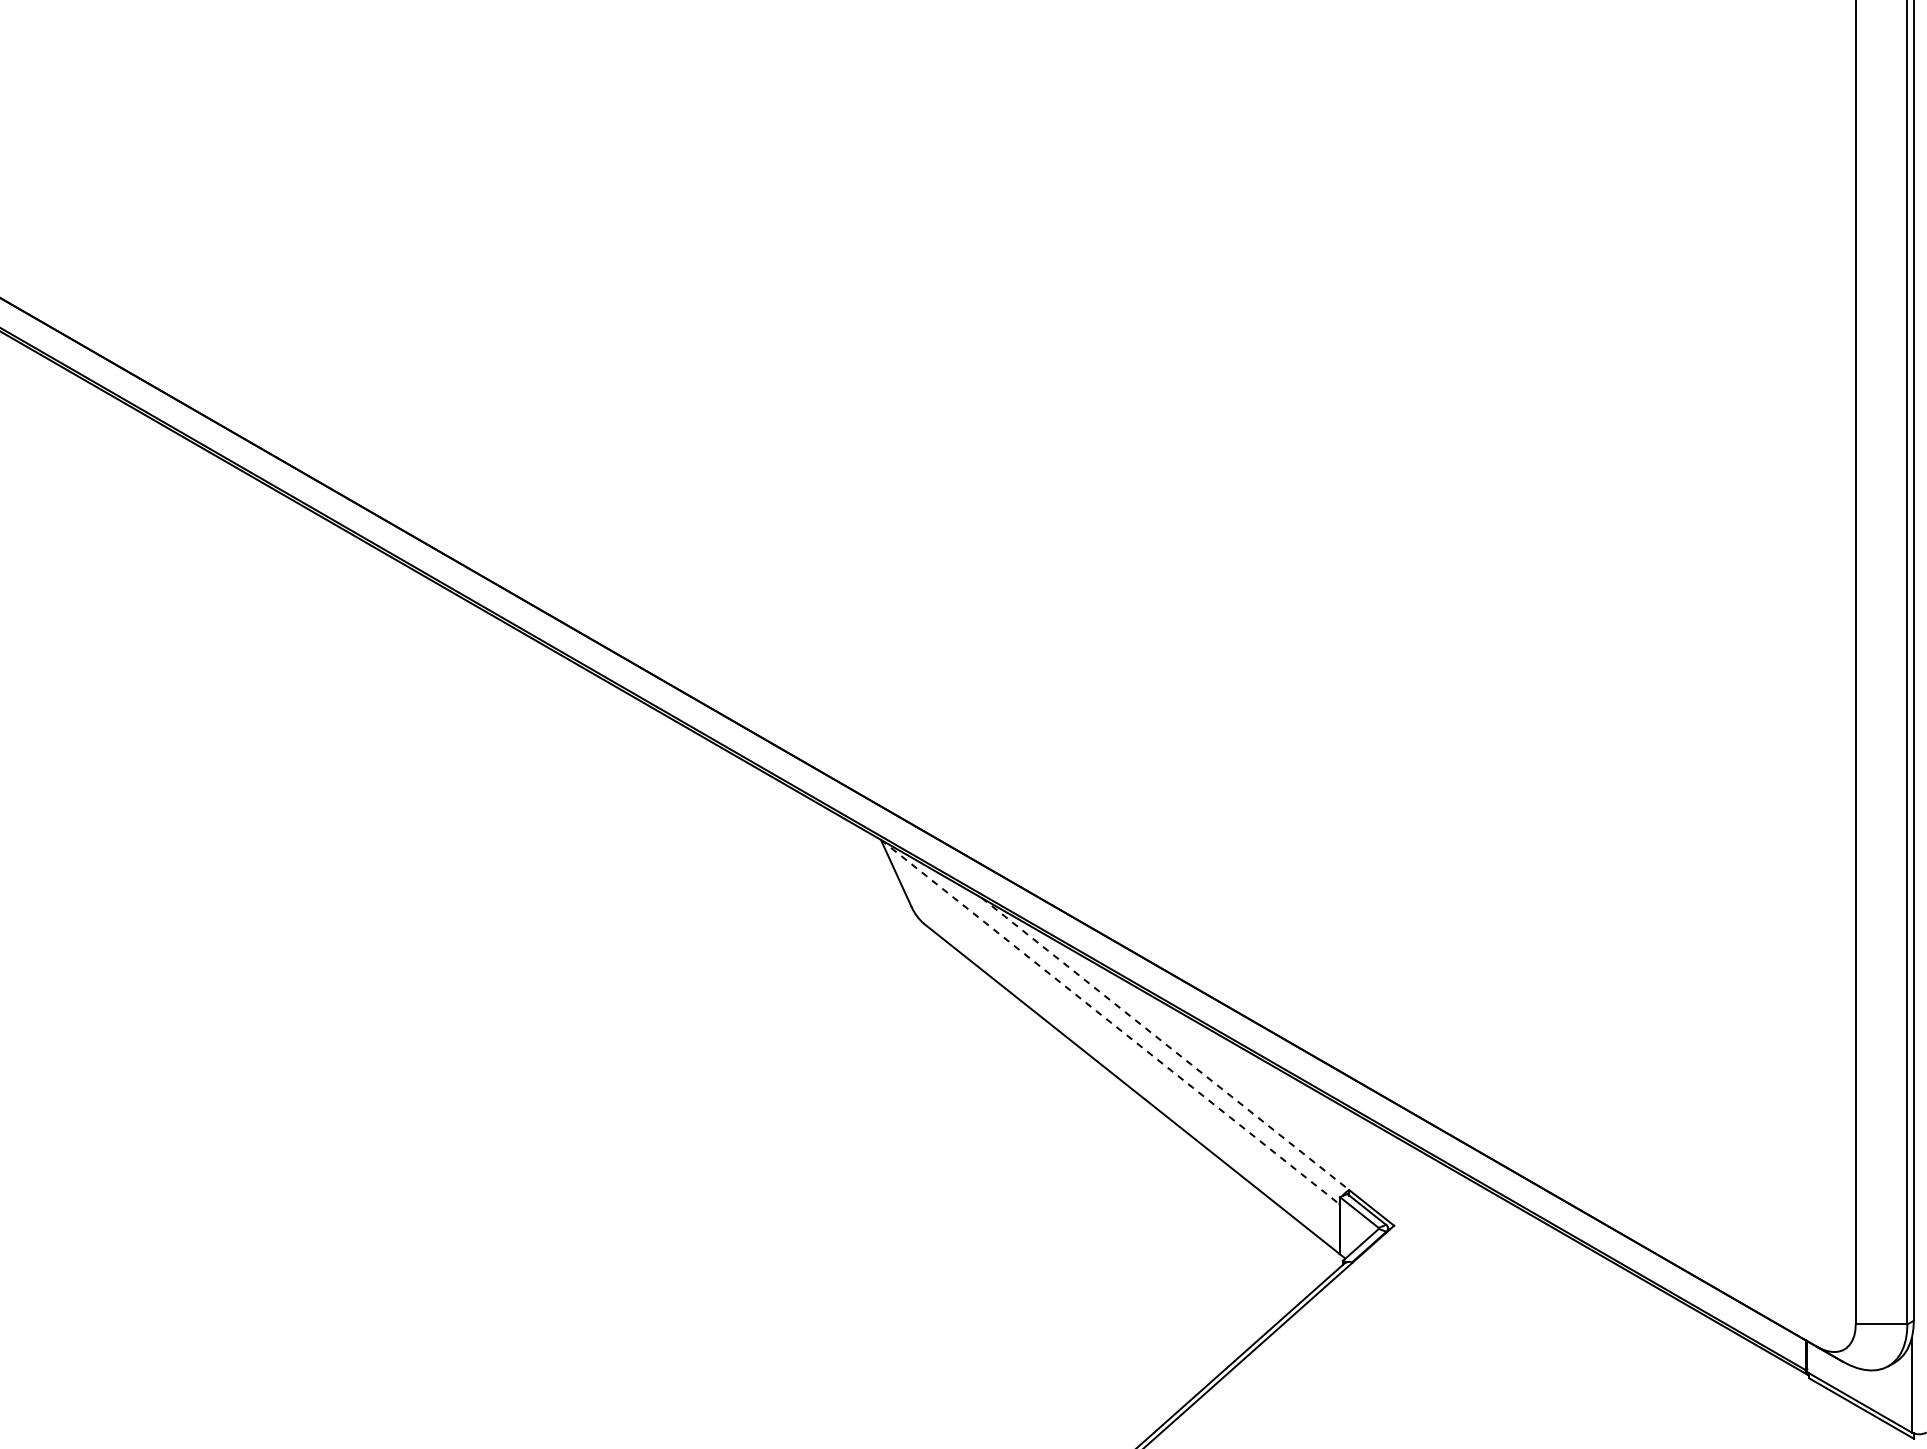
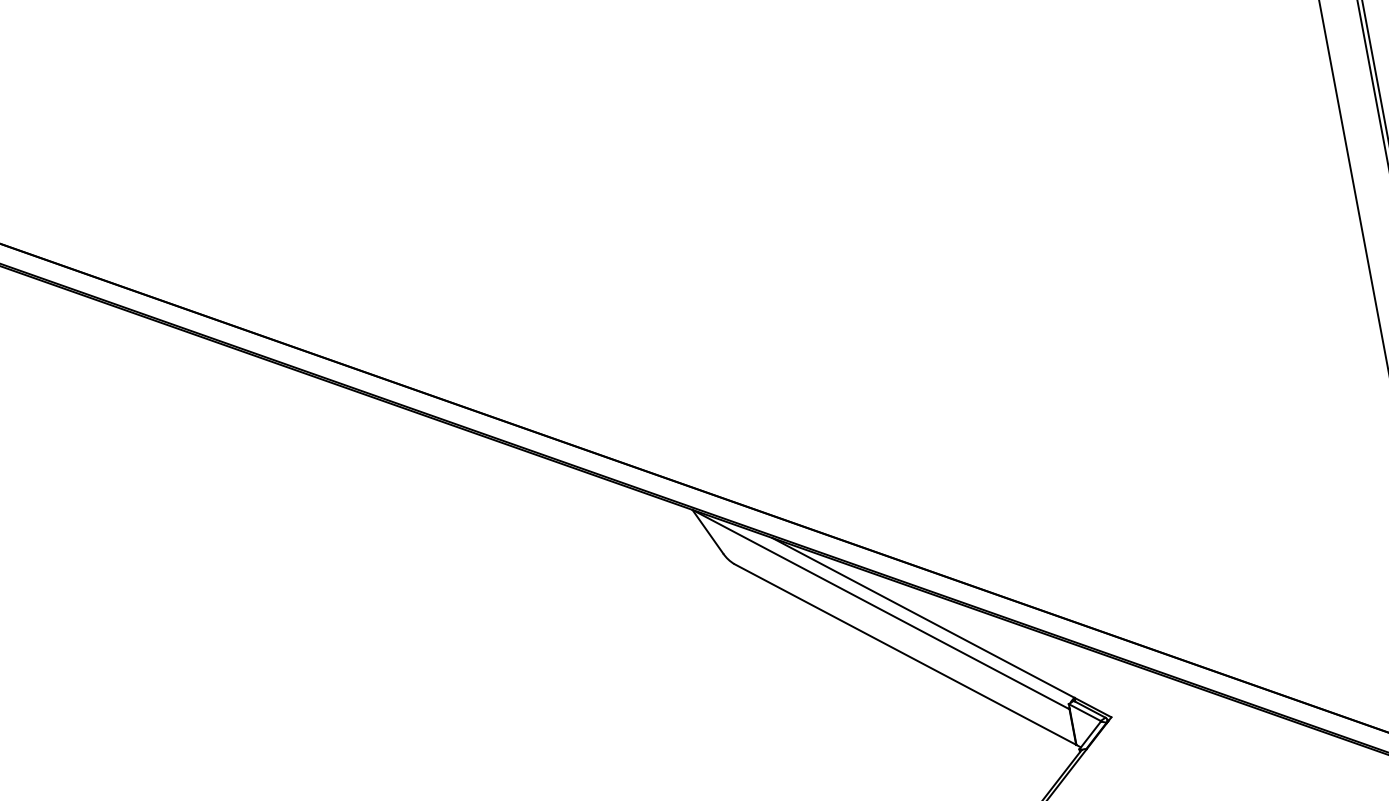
line: (1110, 1022) -> (881, 609), dashed -> solid
line: (1165, 1044) -> (923, 618), dashed -> solid

